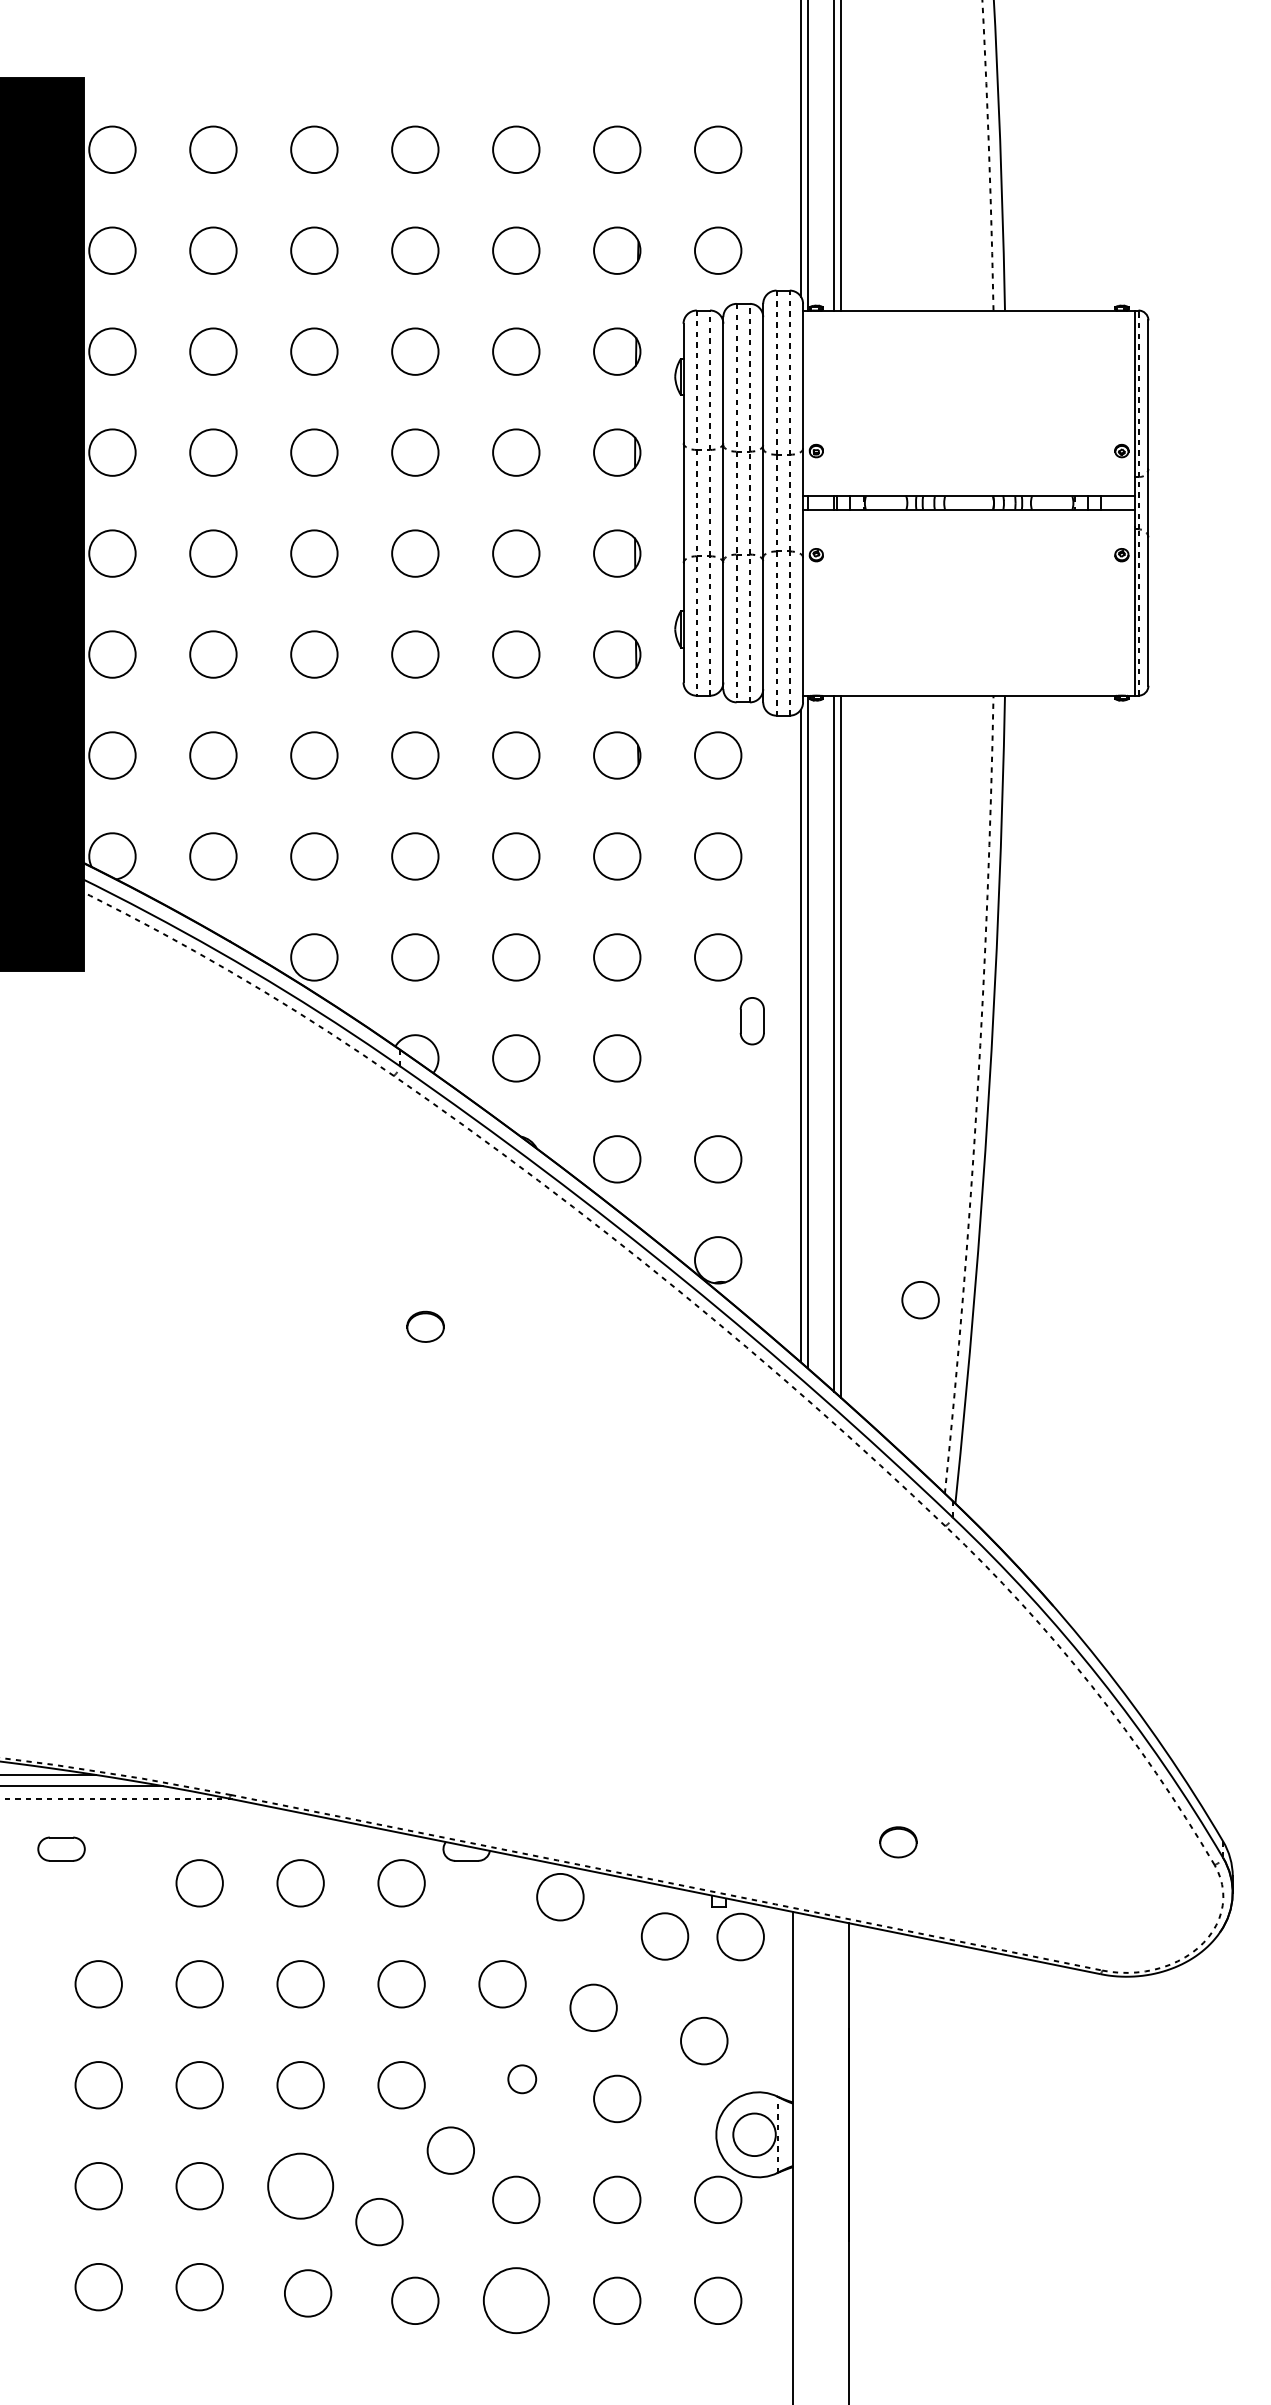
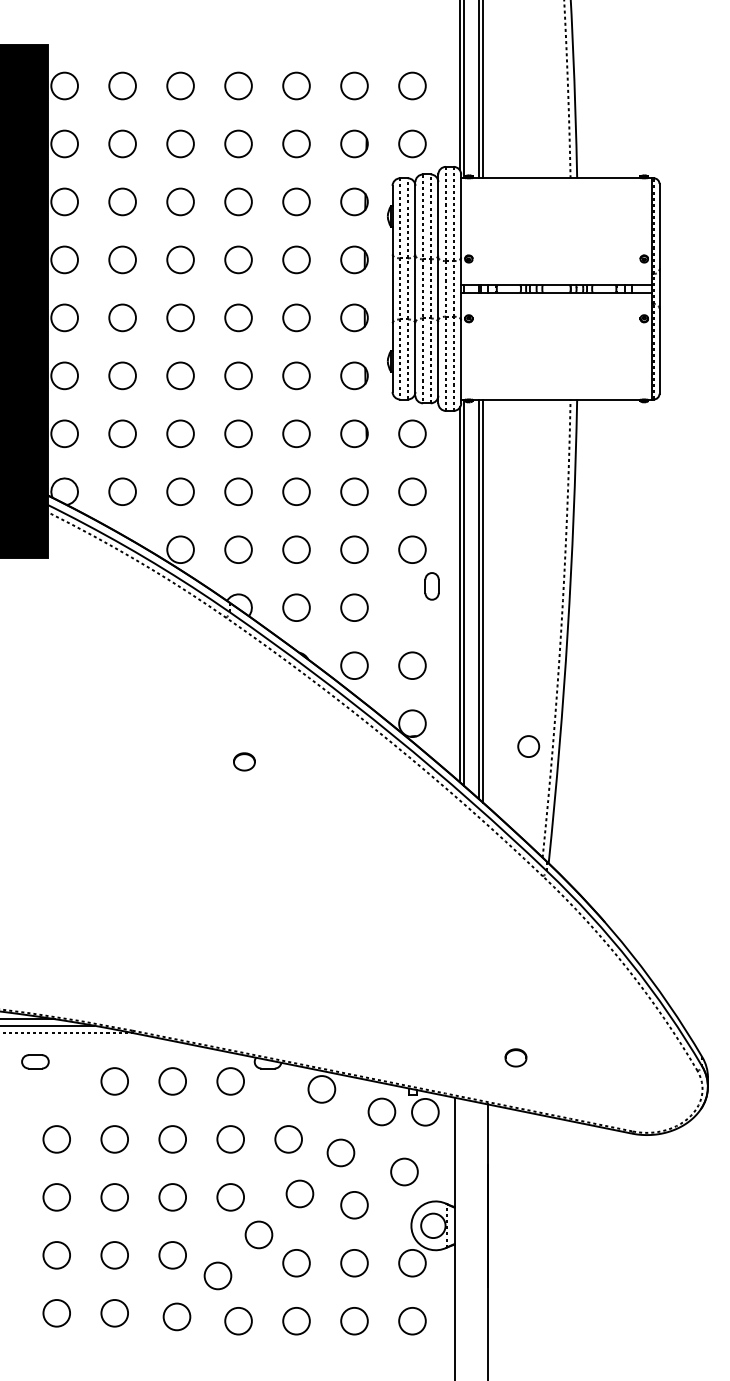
circle: (521, 2078) -> (299, 1193), size x1.67
circle: (300, 2186) -> (172, 1255), size x0.71
circle: (516, 2301) -> (296, 1321), size x0.71

